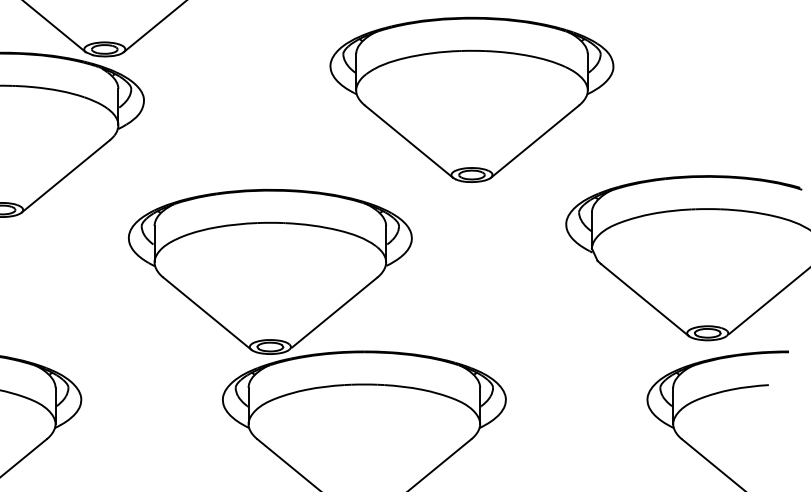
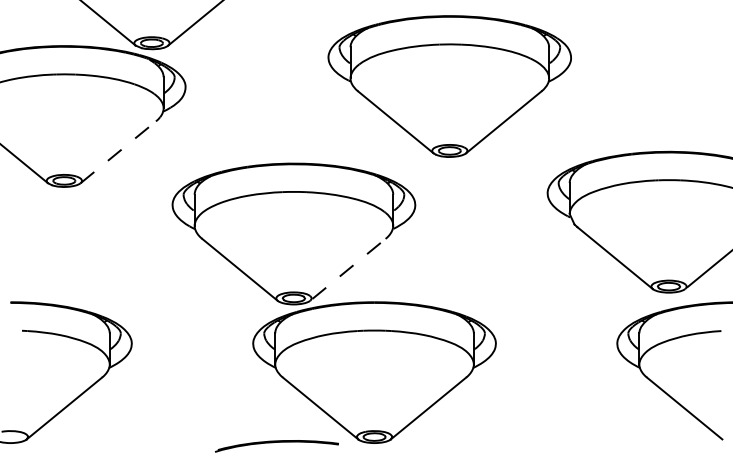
part: (471, 99) -> (449, 86), moved
line: (65, 176) -> (118, 152), solid -> dashed
line: (335, 312) -> (349, 268), solid -> dashed

